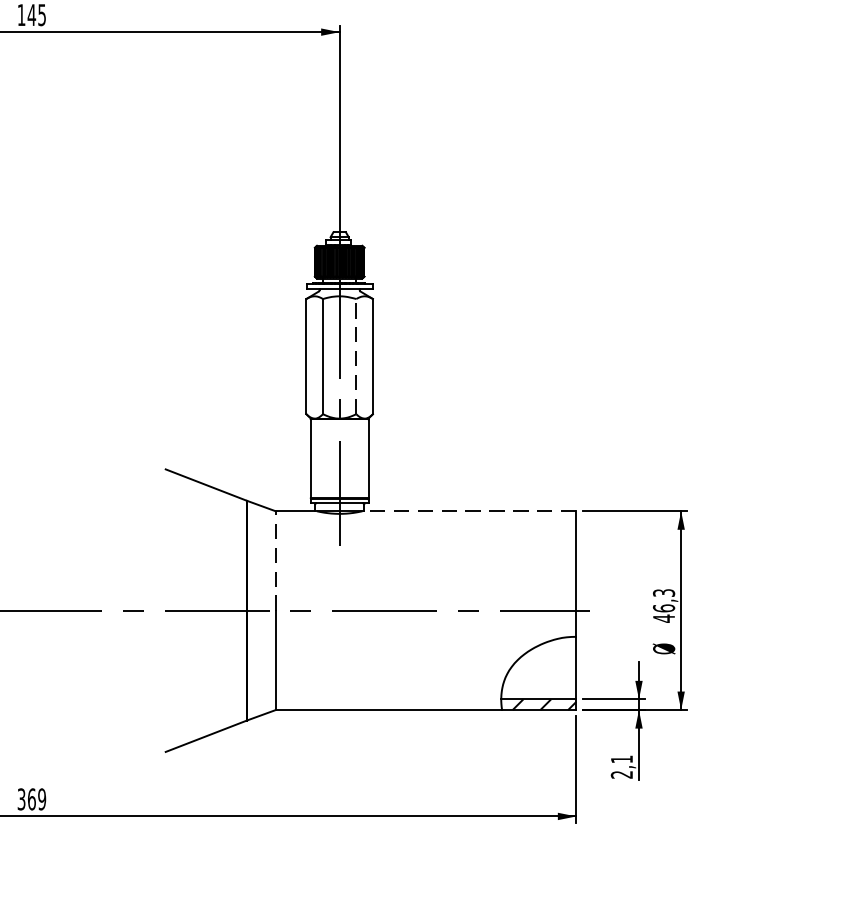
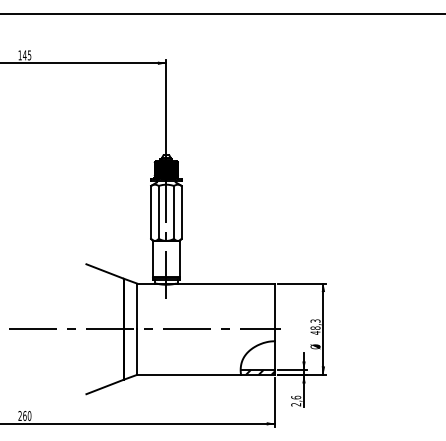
line: (357, 354) -> (174, 211), dashed -> solid
line: (470, 511) -> (226, 283), dashed -> solid
line: (276, 561) -> (137, 306), dashed -> solid
text: (663, 606) -> (315, 327), 46,3 -> 48,3
text: (622, 759) -> (296, 397), 2,1 -> 2,6
text: (31, 800) -> (24, 416), 369 -> 260

